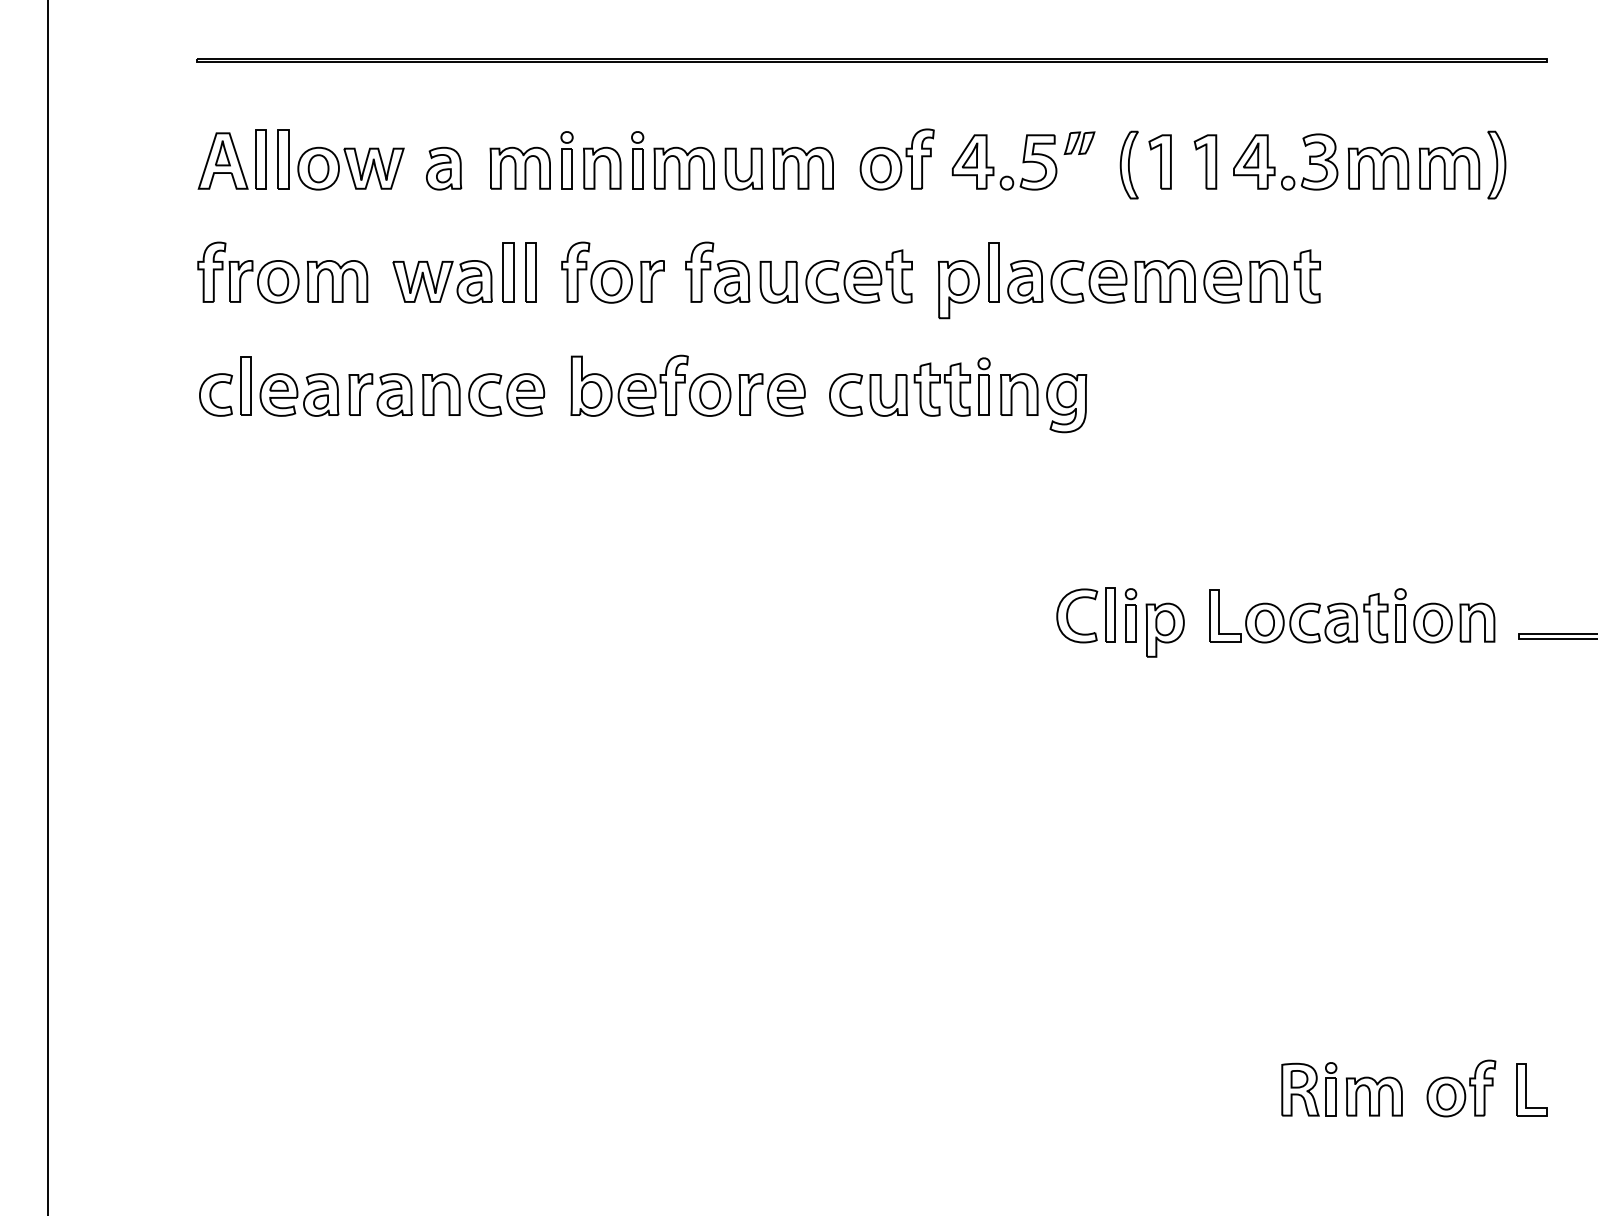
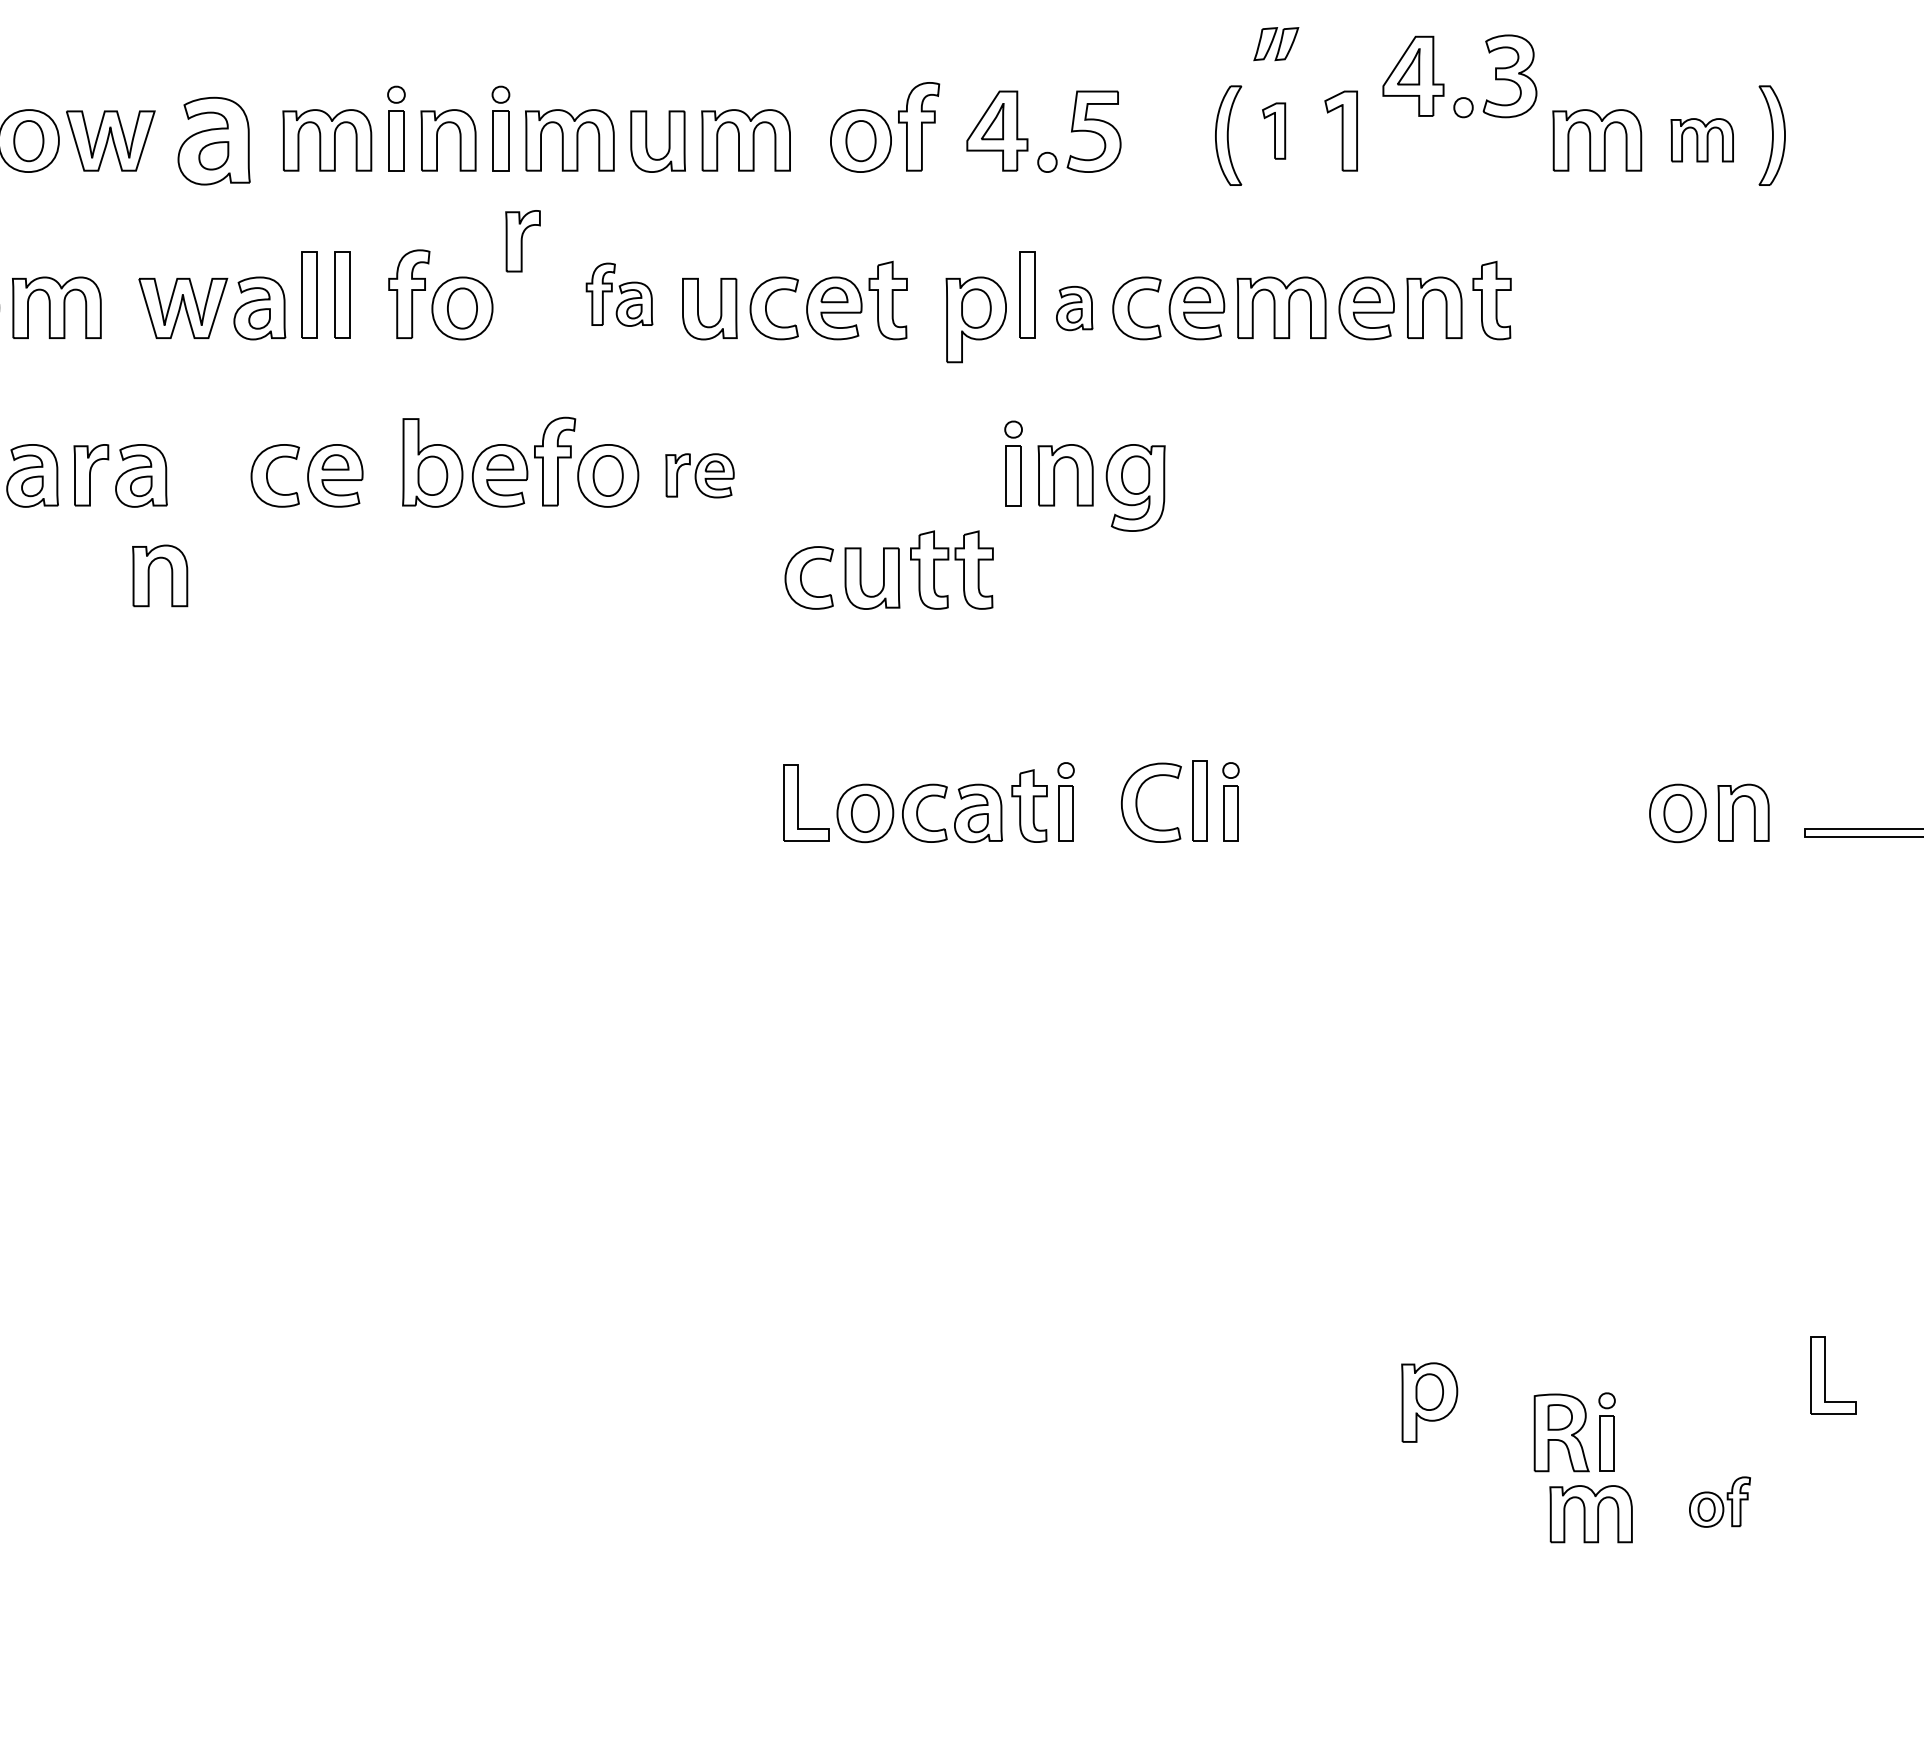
part: (1079, 142) -> (1276, 43), moved
part: (1159, 161) -> (1273, 130), size x0.7
part: (1275, 166) -> (1444, 82), moved
part: (1449, 167) -> (1702, 139), size x0.7
part: (444, 168) -> (215, 140), size x1.4
part: (717, 272) -> (619, 294), size x0.7
part: (652, 281) -> (522, 241), moved
part: (1025, 281) -> (1074, 307), size x0.7
part: (899, 389) -> (888, 569), moved
part: (434, 394) -> (149, 575), moved
part: (771, 394) -> (698, 475), size x0.7
part: (1307, 615) -> (928, 802), moved
part: (1164, 629) -> (1428, 1401), moved
part: (1461, 1088) -> (1720, 1502), size x0.6
part: (1309, 1089) -> (1575, 1432), moved
part: (1531, 1089) -> (1832, 1374), moved

